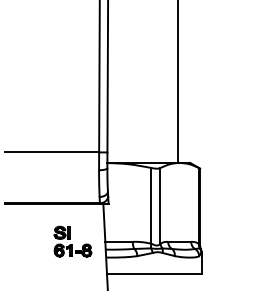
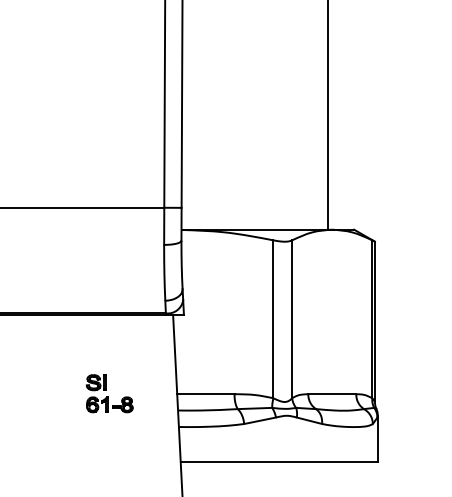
part: (72, 241) -> (108, 393), size x0.6

